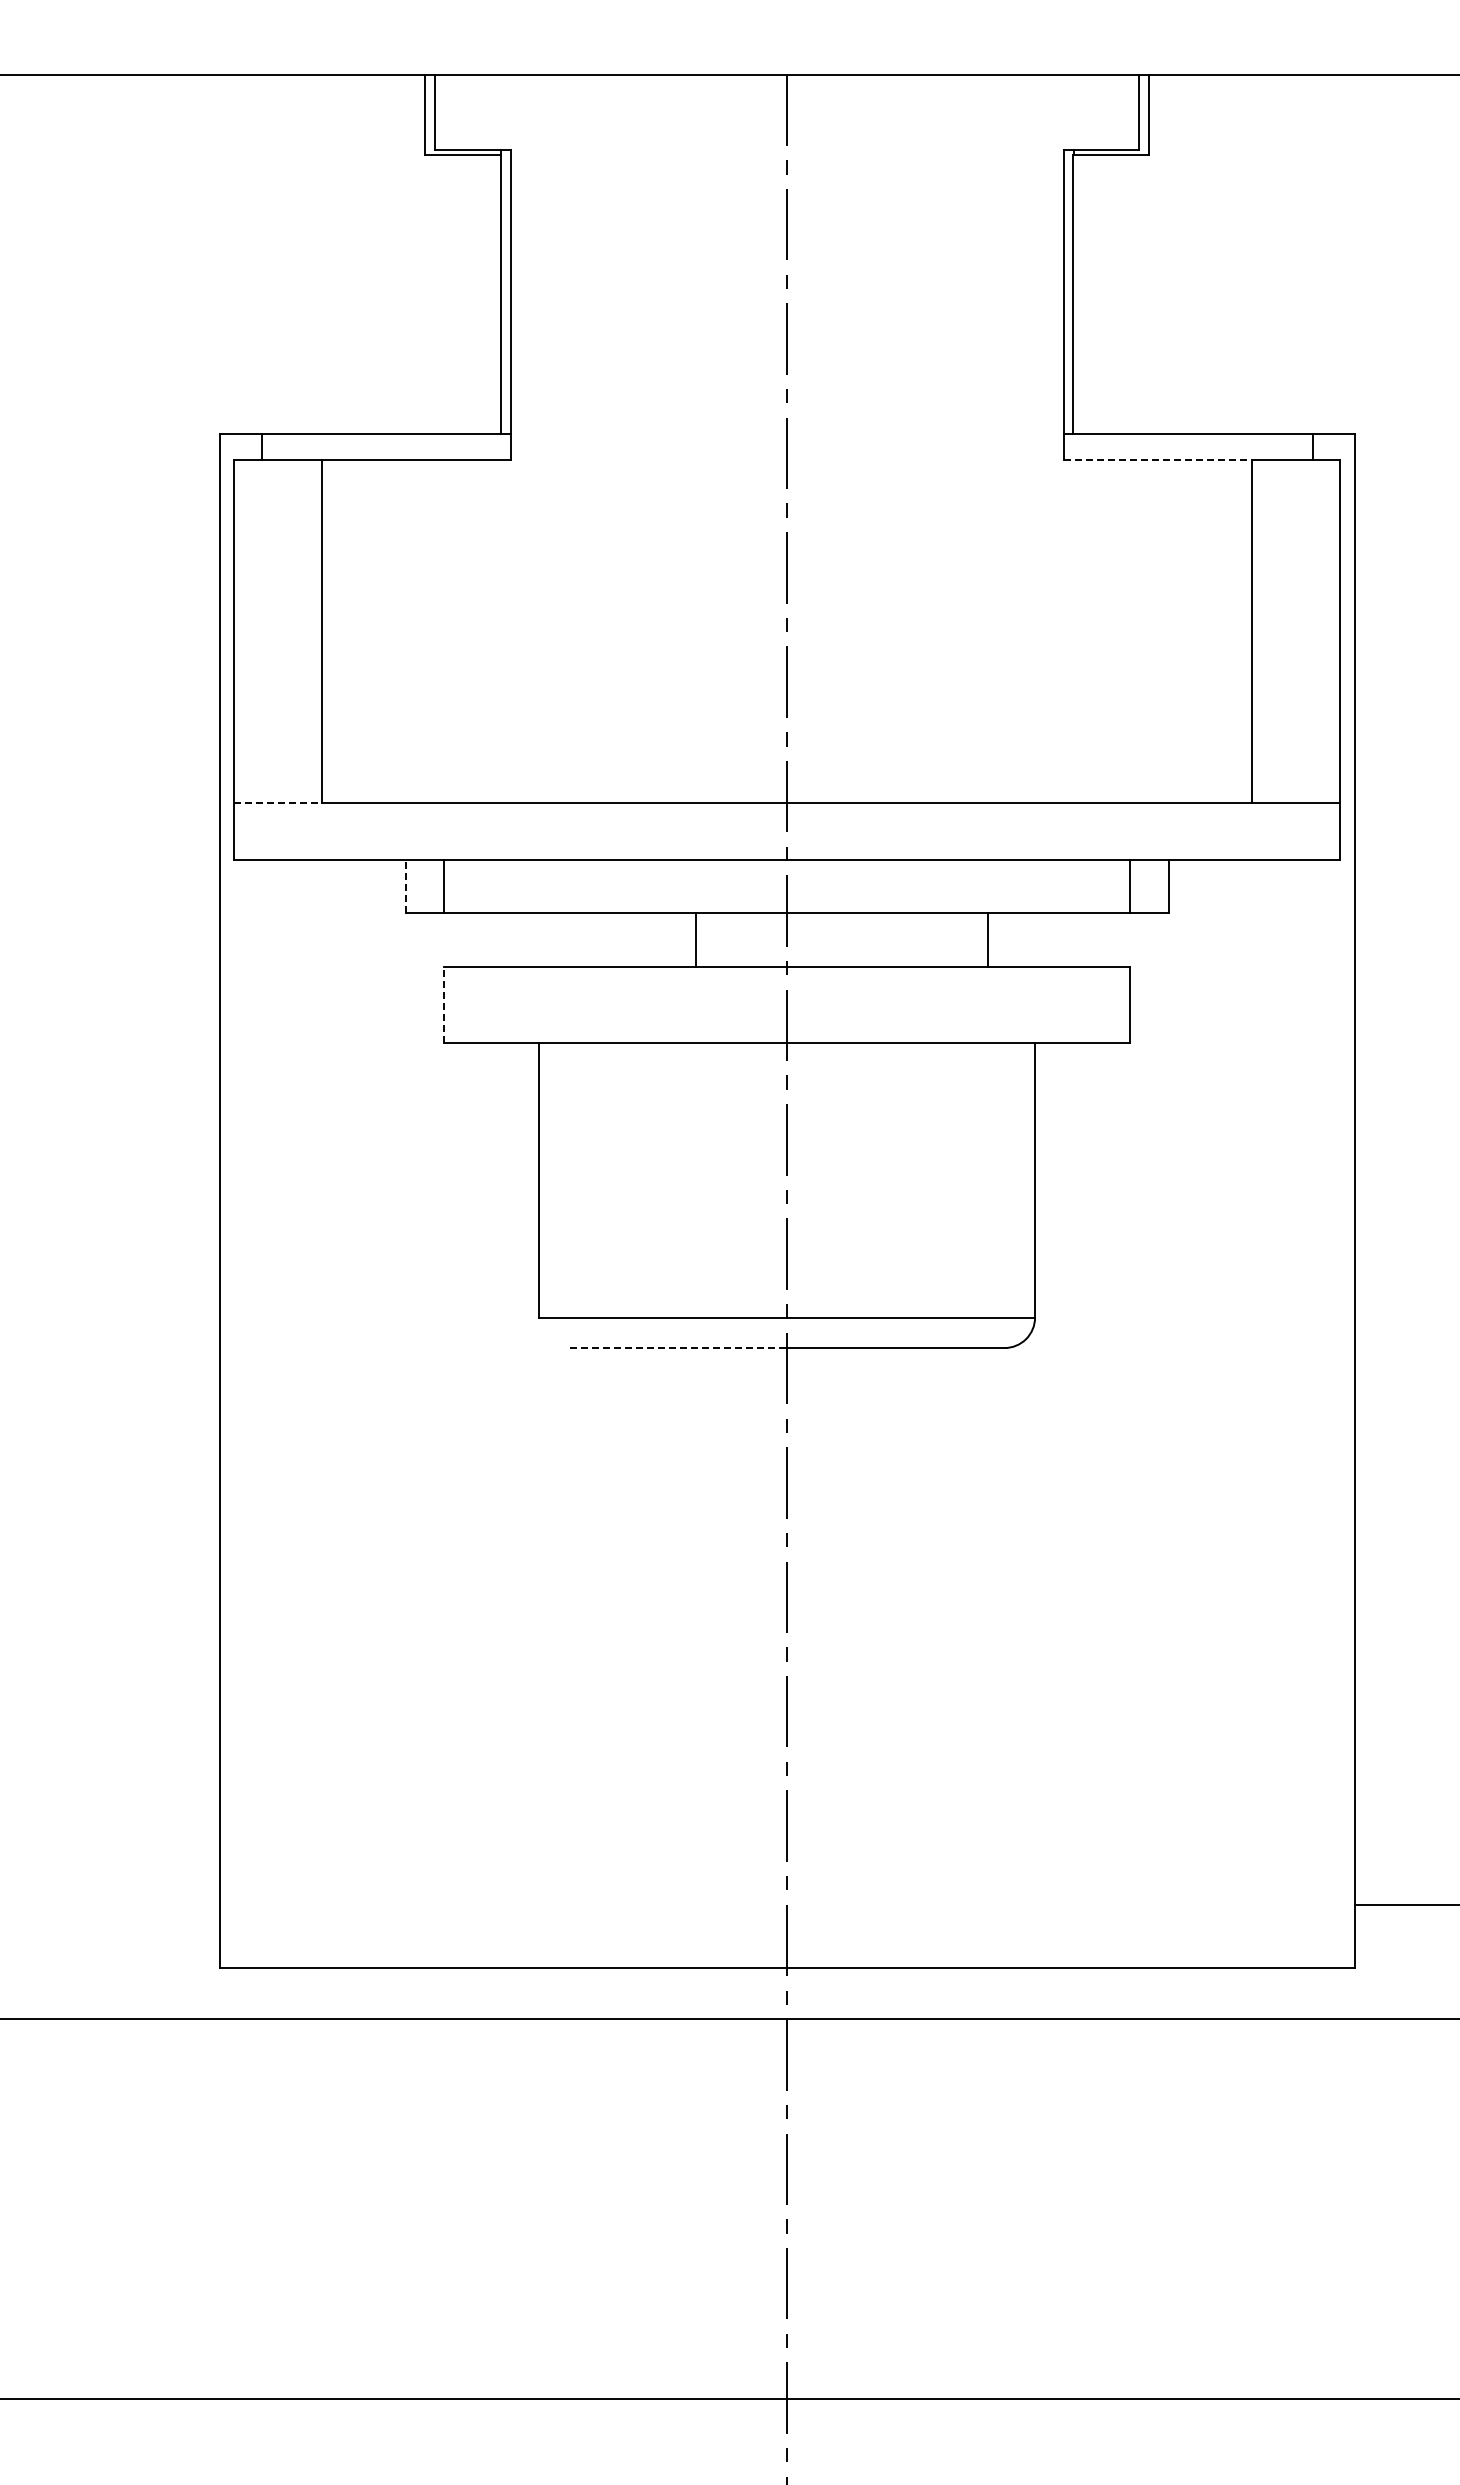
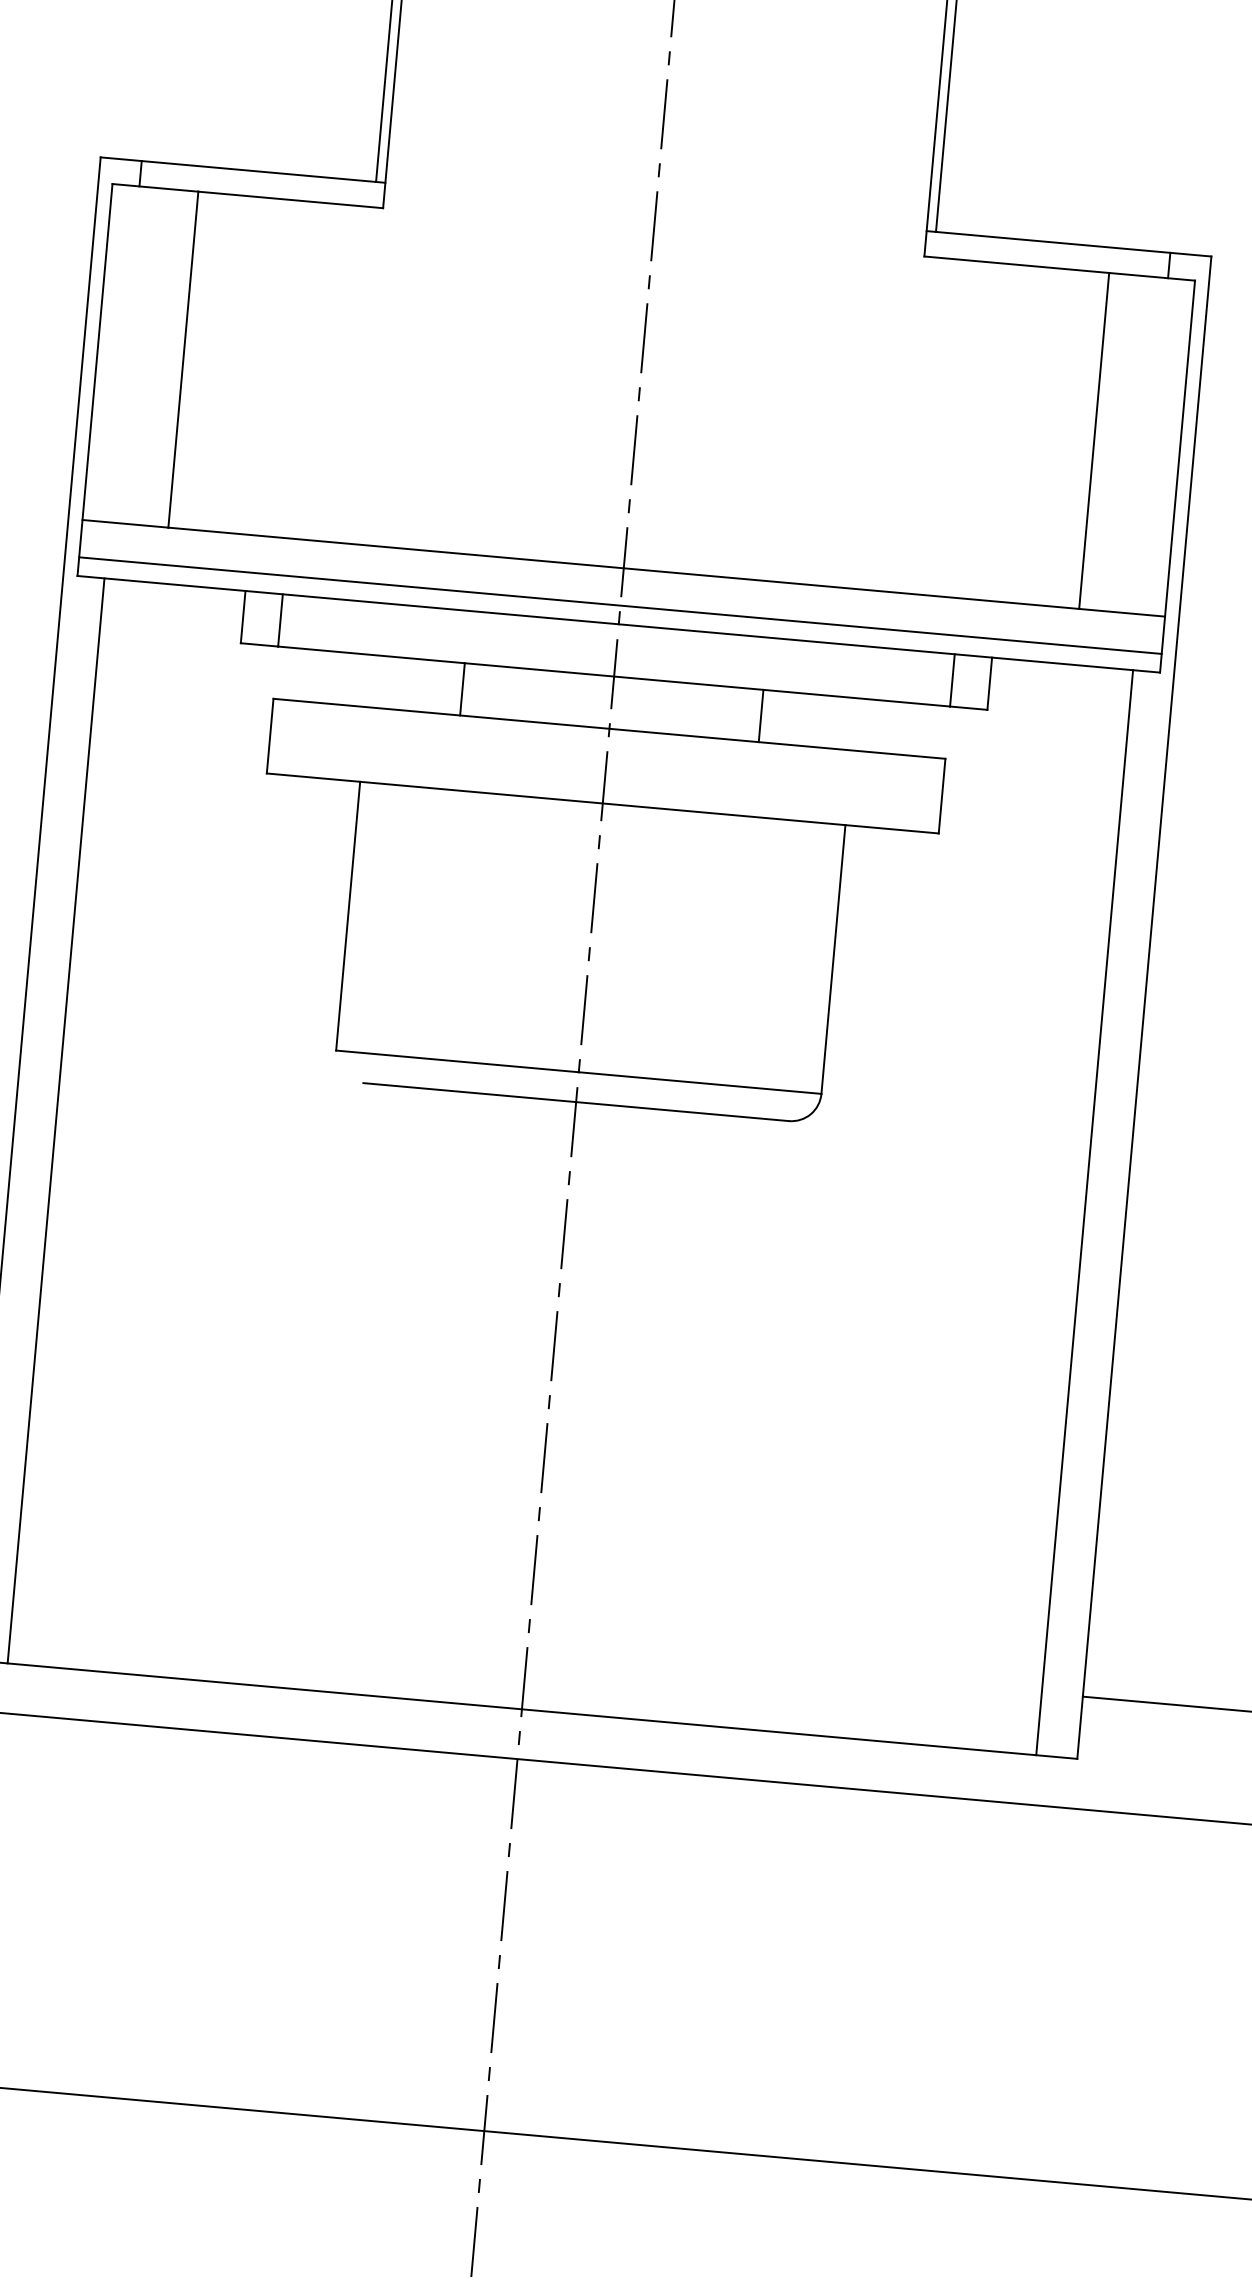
line: (1158, 459) -> (1017, 264), dashed -> solid
line: (278, 802) -> (125, 523), dashed -> solid
line: (787, 840) -> (620, 605), added
line: (405, 886) -> (242, 616), dashed -> solid
line: (695, 939) -> (462, 688), moved
line: (987, 939) -> (760, 715), moved
line: (444, 1004) -> (270, 735), dashed -> solid
line: (678, 1348) -> (469, 1093), dashed -> solid
line: (261, 1414) -> (55, 1121), added
line: (1312, 1414) -> (1084, 1213), added

